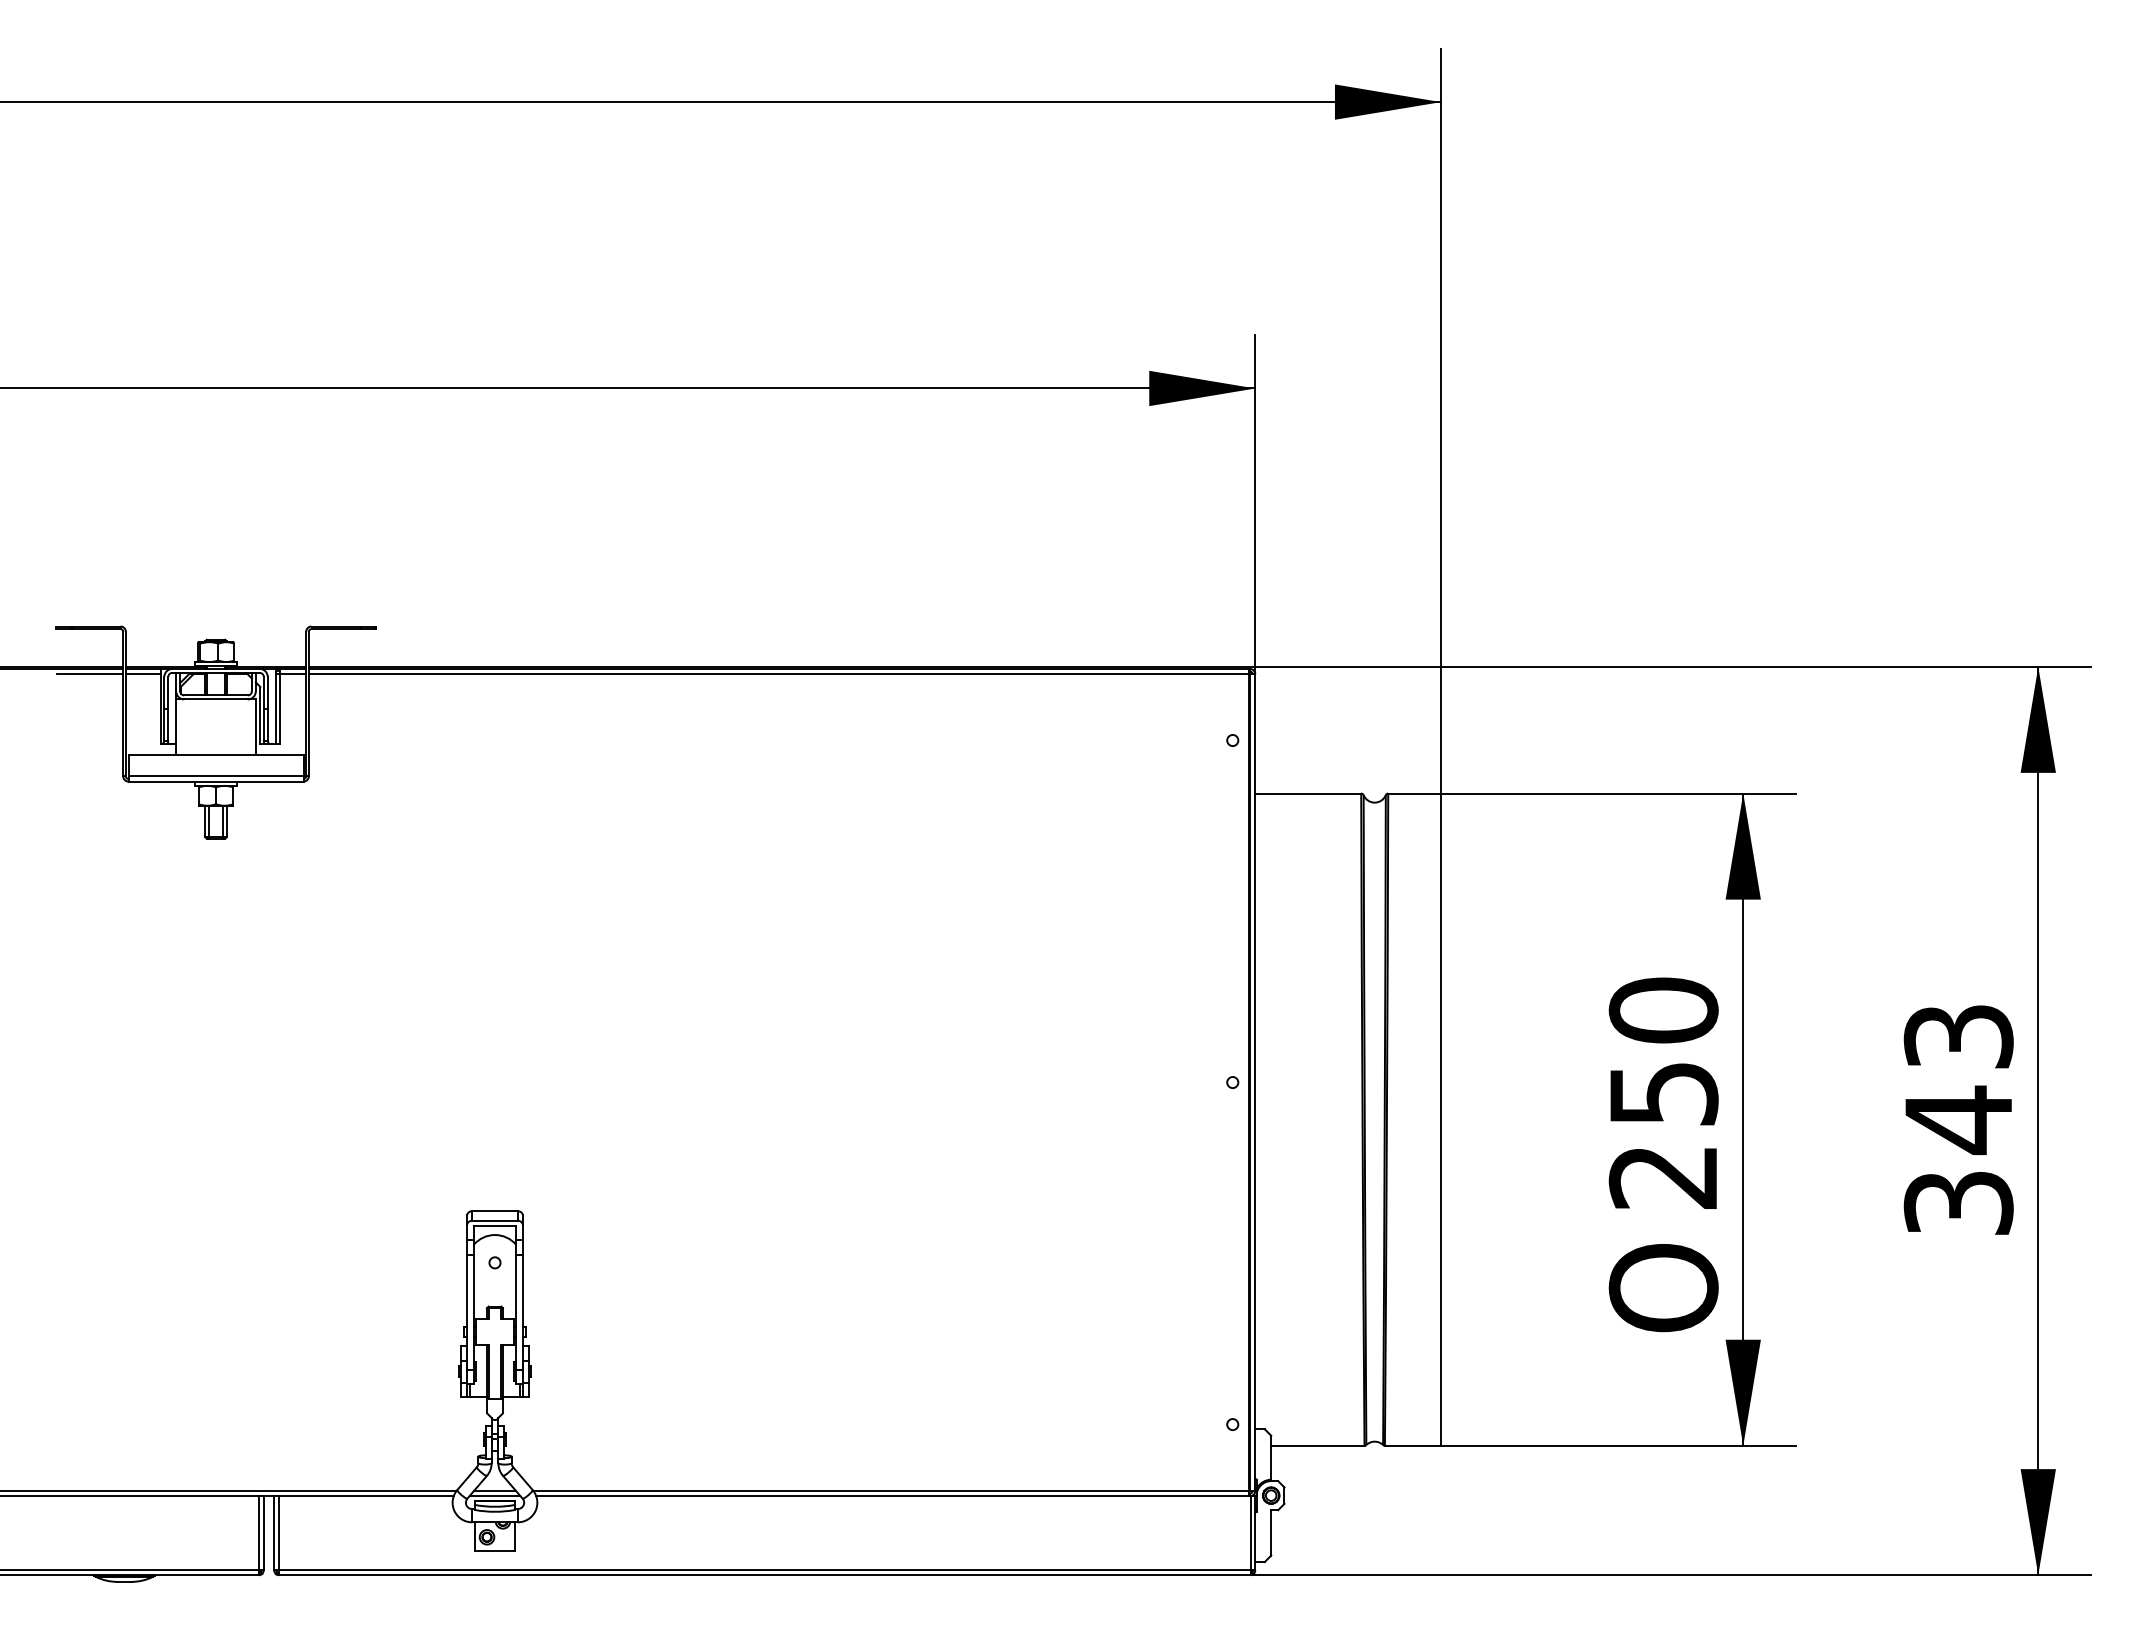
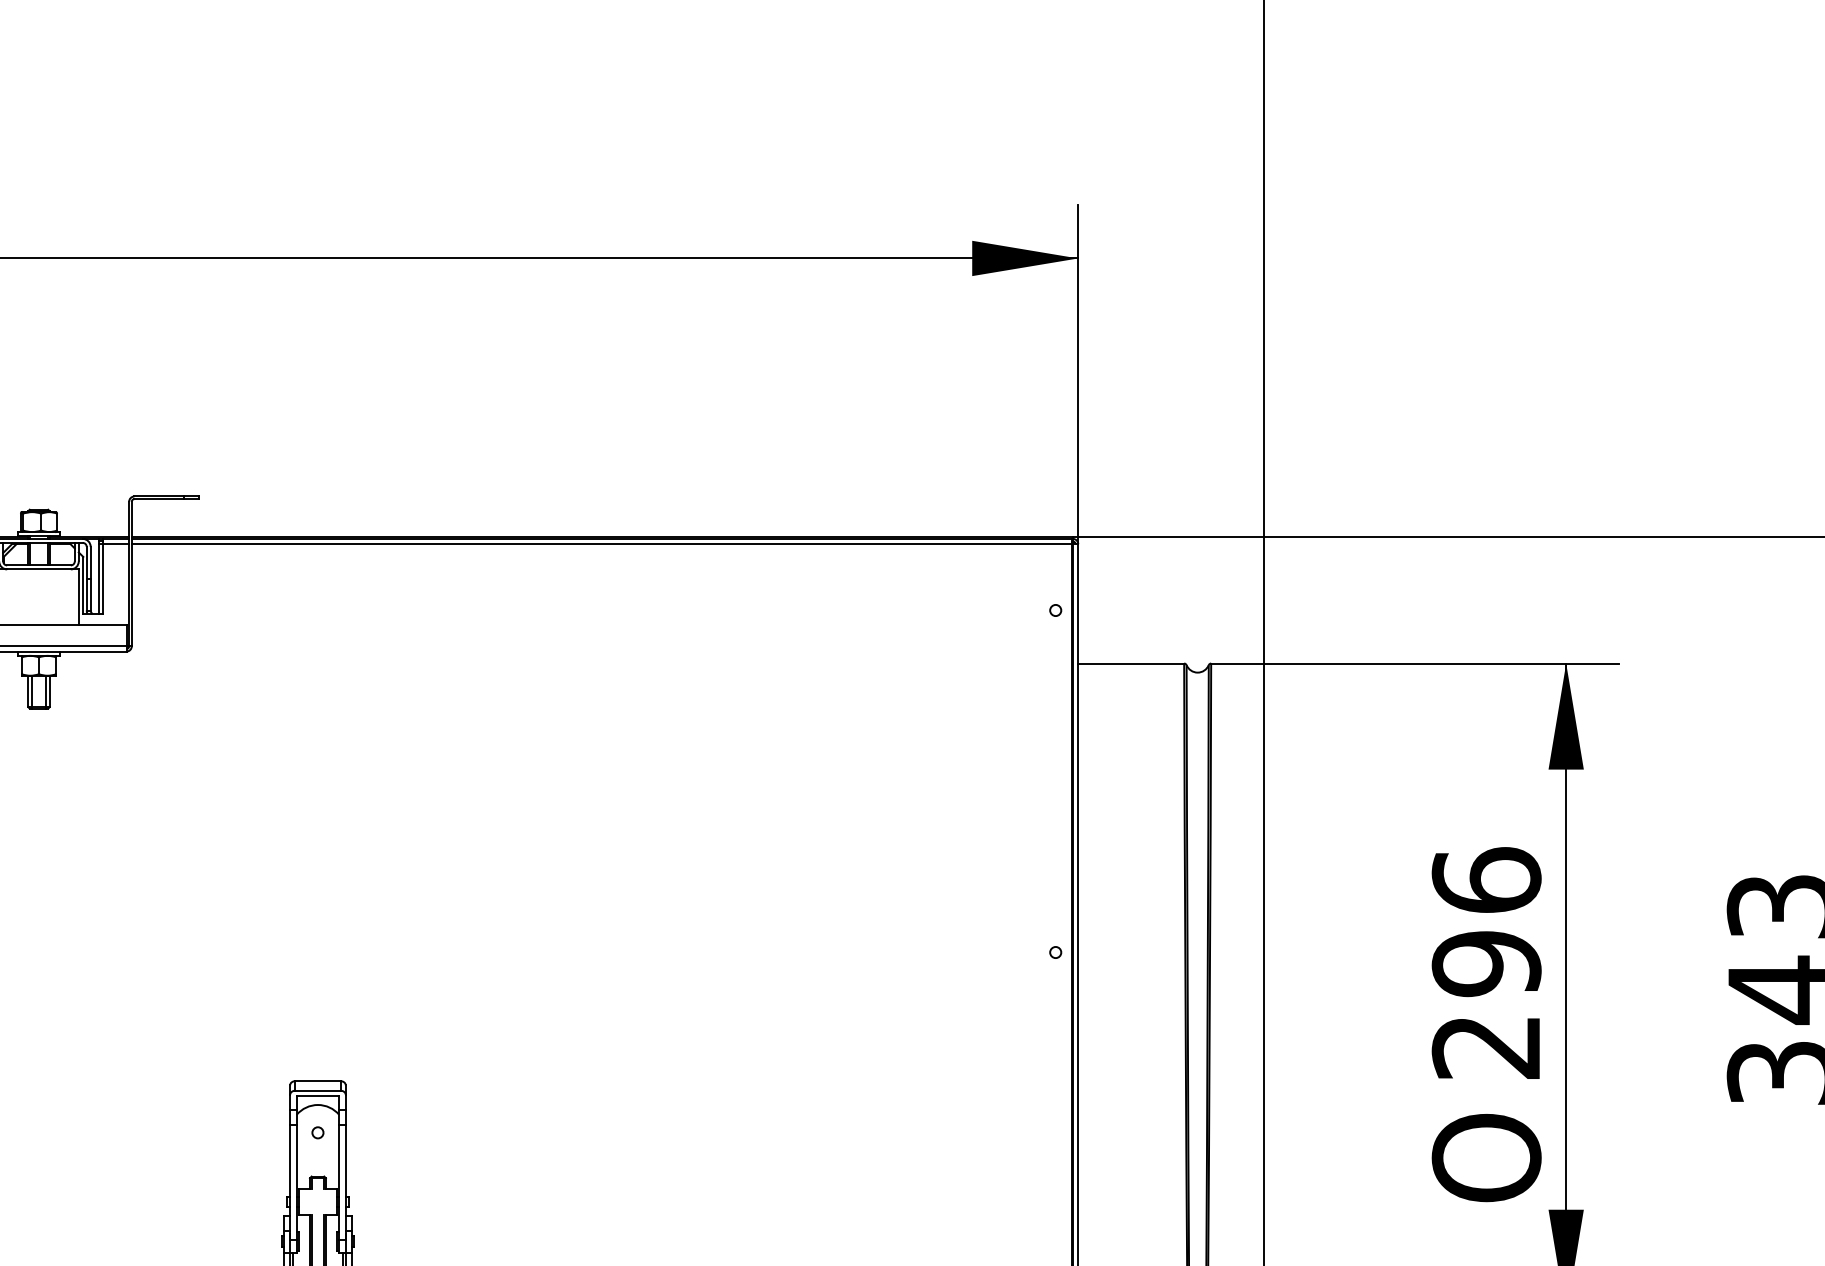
text: (1663, 1052) -> (1486, 922), 250 -> 296

